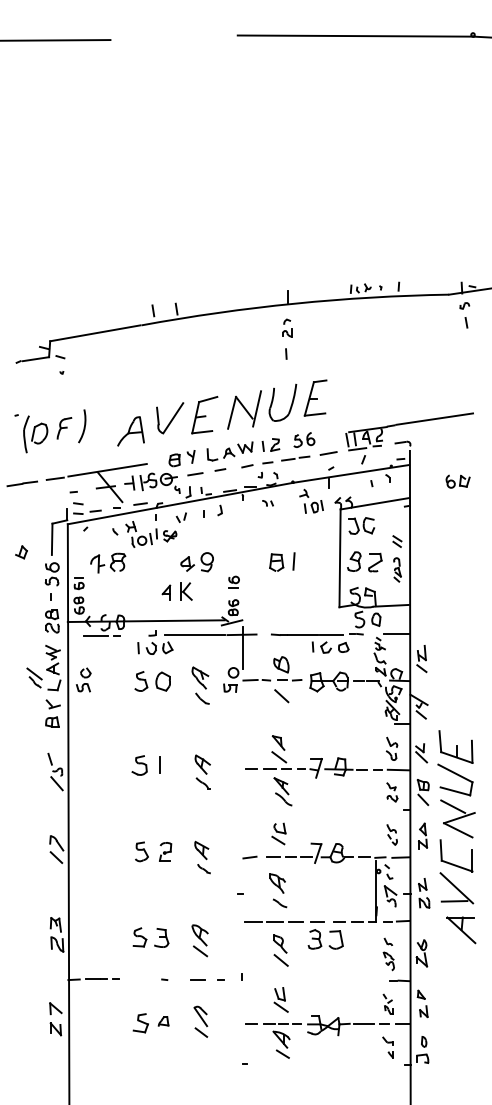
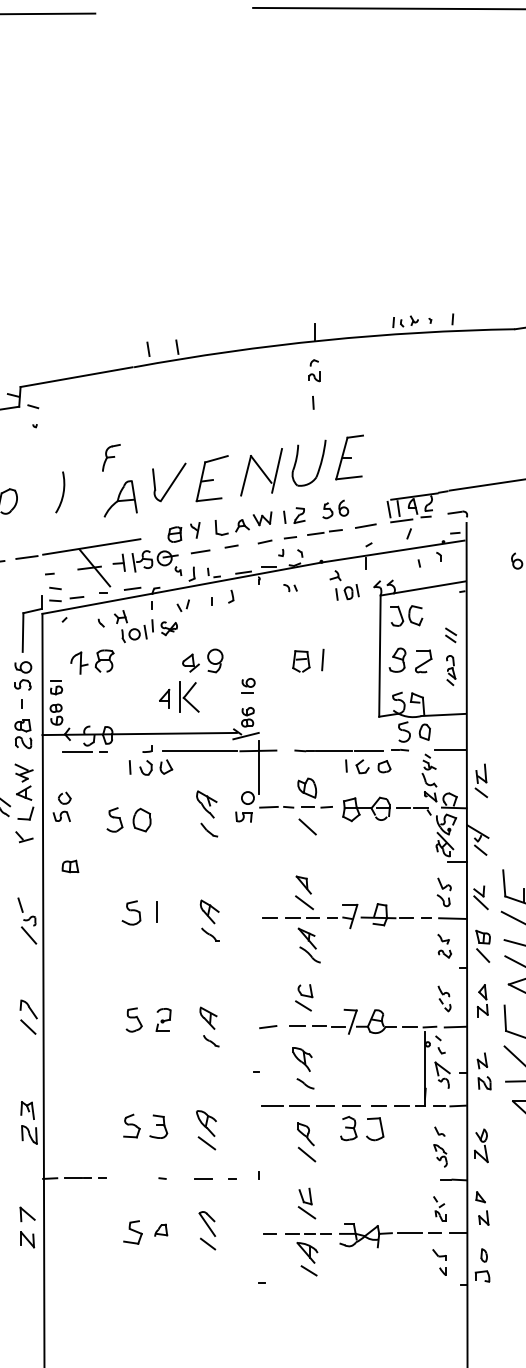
part: (64, 428) -> (111, 457), moved
part: (186, 591) -> (189, 697), size x1.4
part: (152, 681) -> (128, 819), moved
part: (52, 721) -> (70, 865), moved

